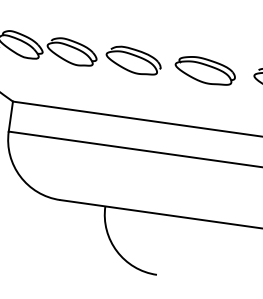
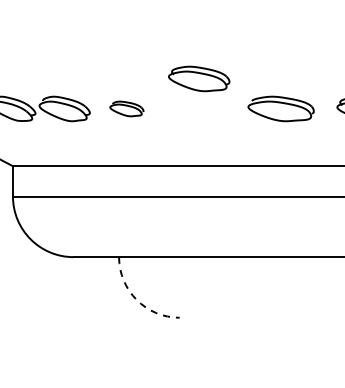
part: (133, 60) -> (126, 108), size x0.6
part: (205, 70) -> (199, 78), moved
arc: (116, 251) -> (136, 300), solid -> dashed

